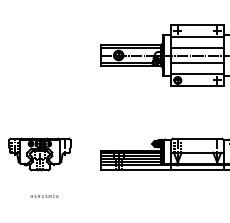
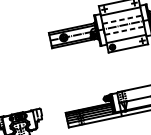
line: (198, 48) -> (123, 19), solid -> dashed
line: (198, 62) -> (125, 30), solid -> dashed

